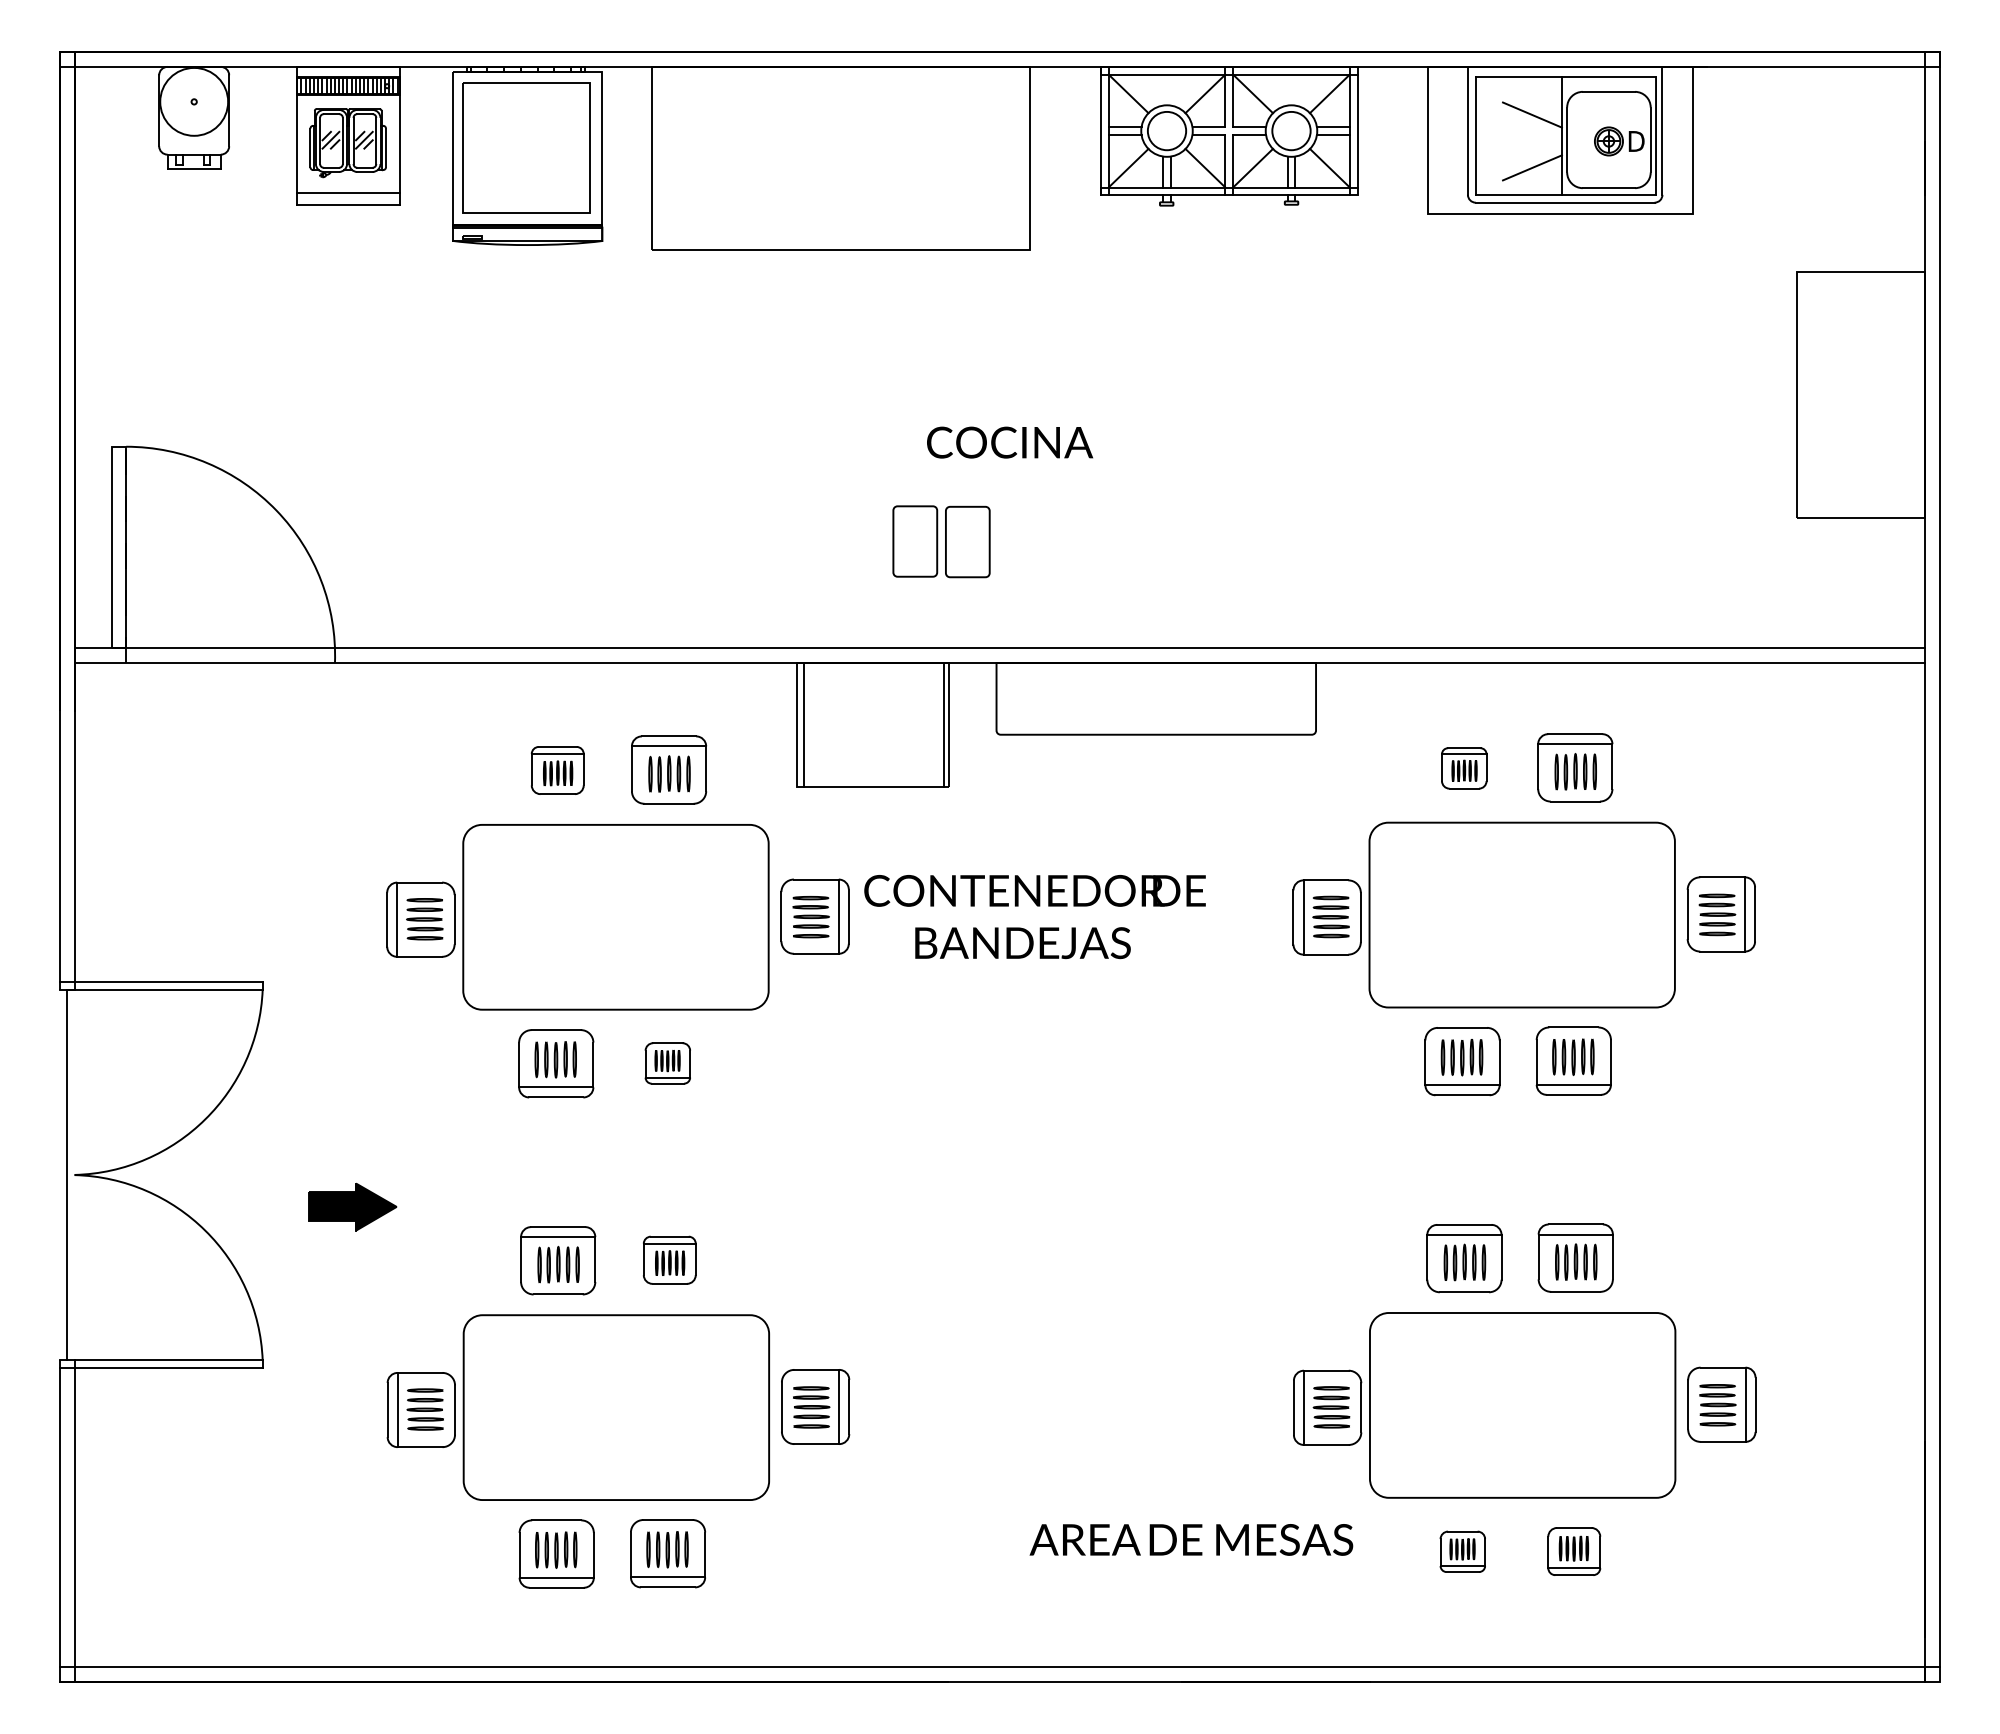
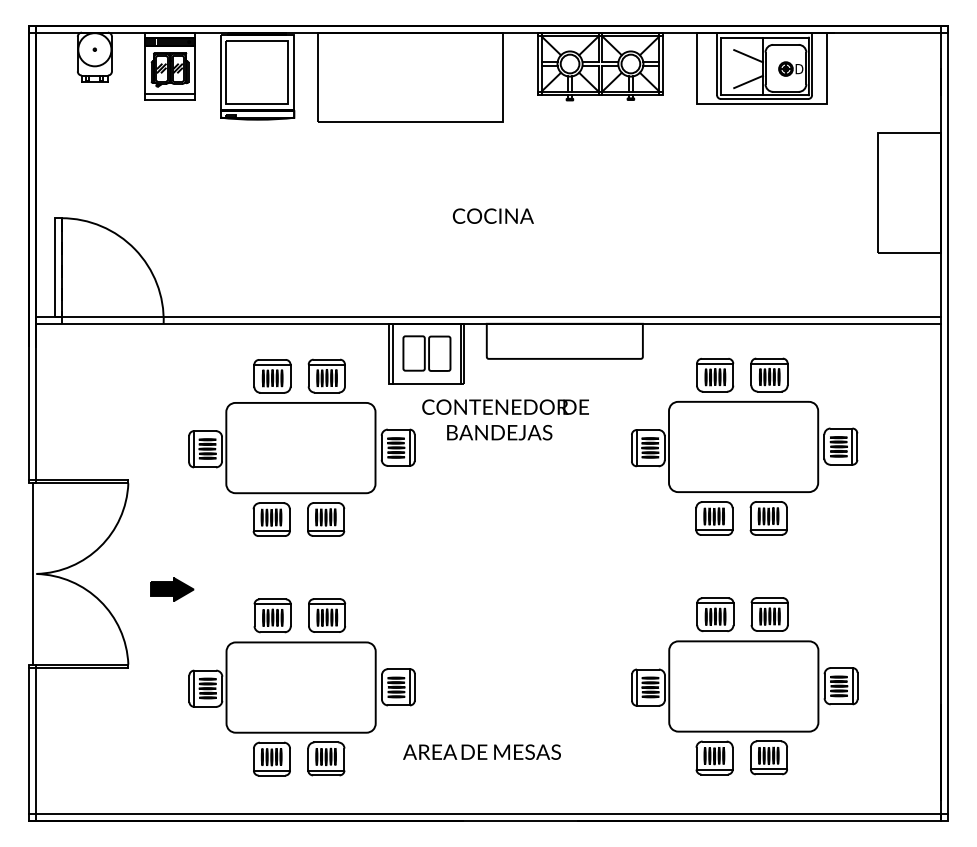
part: (940, 541) -> (426, 353), moved
part: (1464, 768) -> (715, 375), size x1.67
part: (557, 770) -> (272, 376), size x1.43
text: (1034, 916) -> (505, 419), moved
part: (668, 1063) -> (326, 519), size x1.67
part: (670, 1260) -> (327, 615), size x1.43
text: (1190, 1538) -> (481, 751), moved
part: (1462, 1550) -> (714, 757), size x1.67
part: (1573, 1550) -> (768, 757), size x1.43

